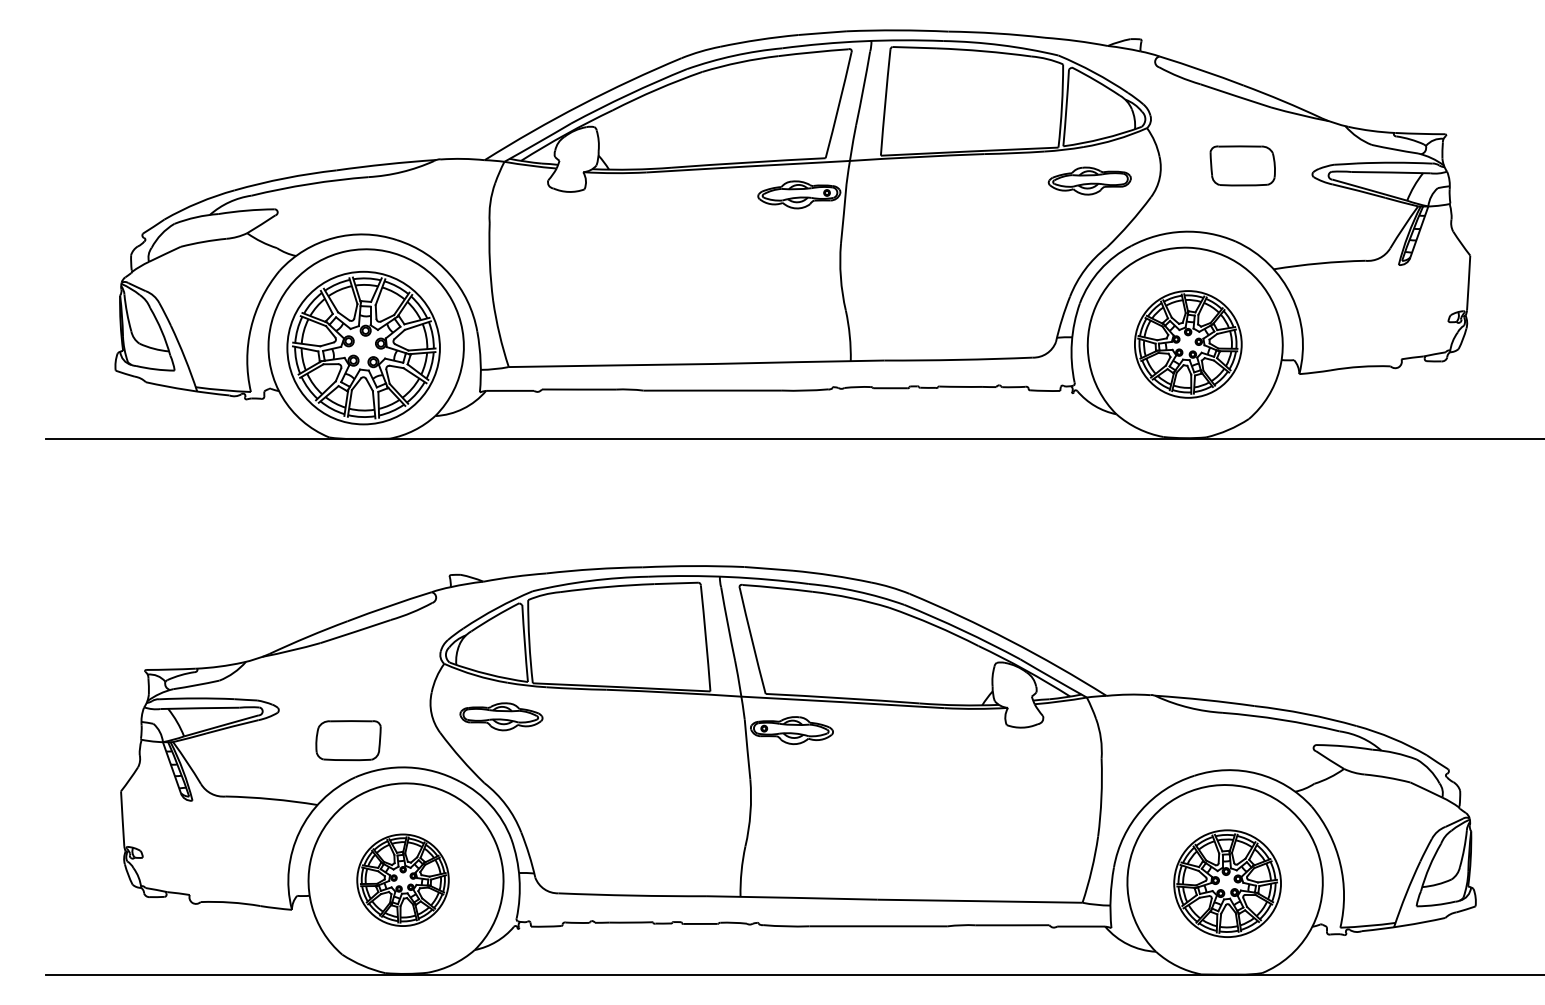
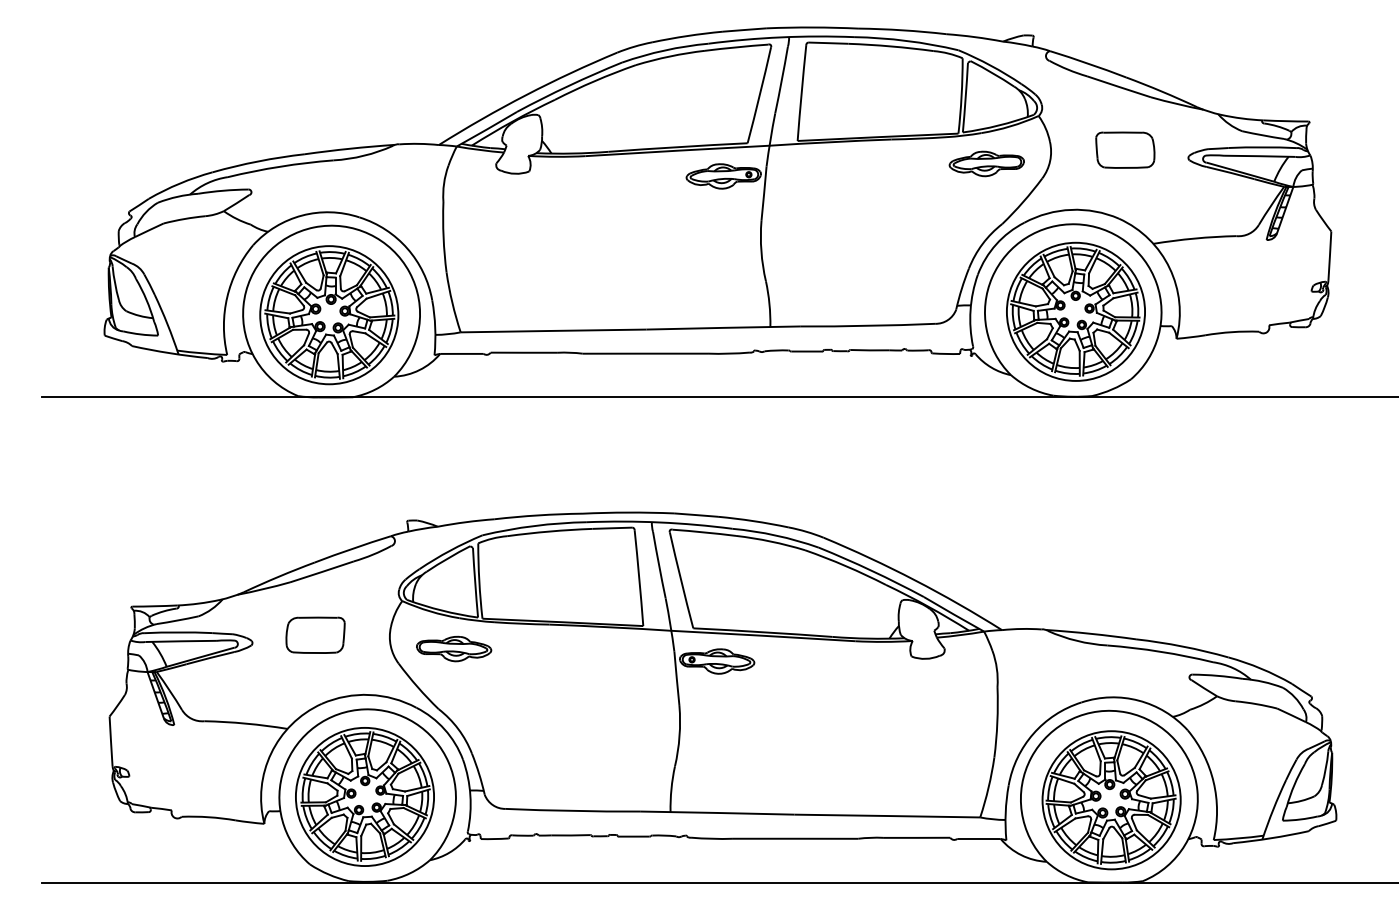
part: (1188, 344) -> (1076, 311), size x1.43
part: (348, 740) -> (315, 635), moved
part: (402, 880) -> (364, 797), size x1.67
part: (1227, 883) -> (1111, 799), size x1.43

